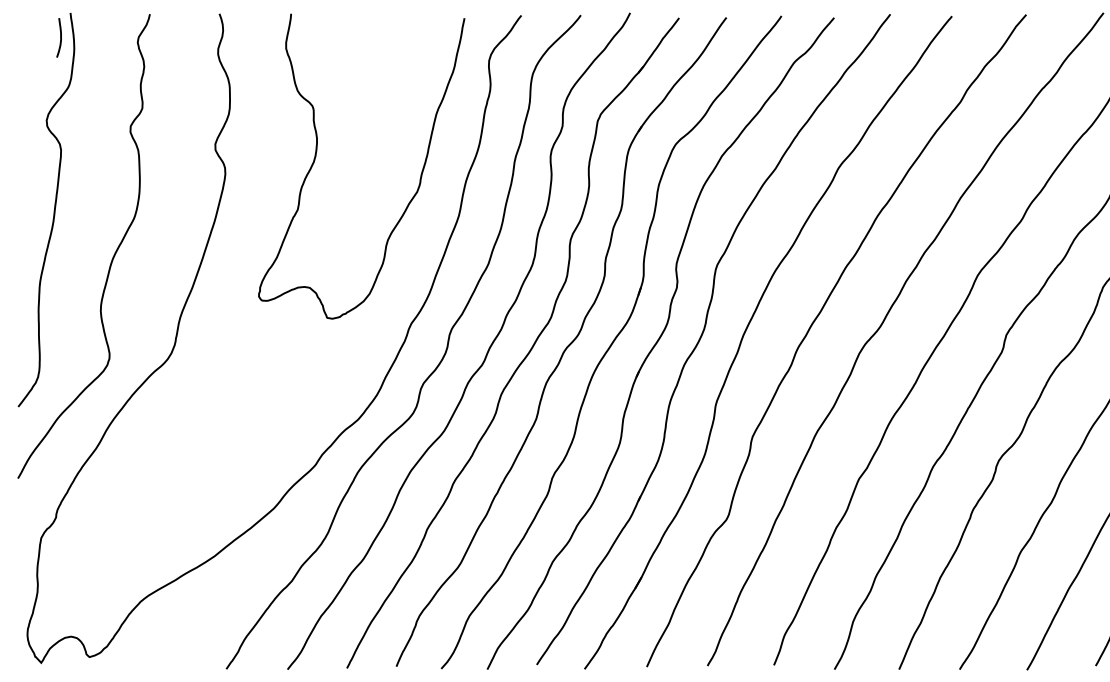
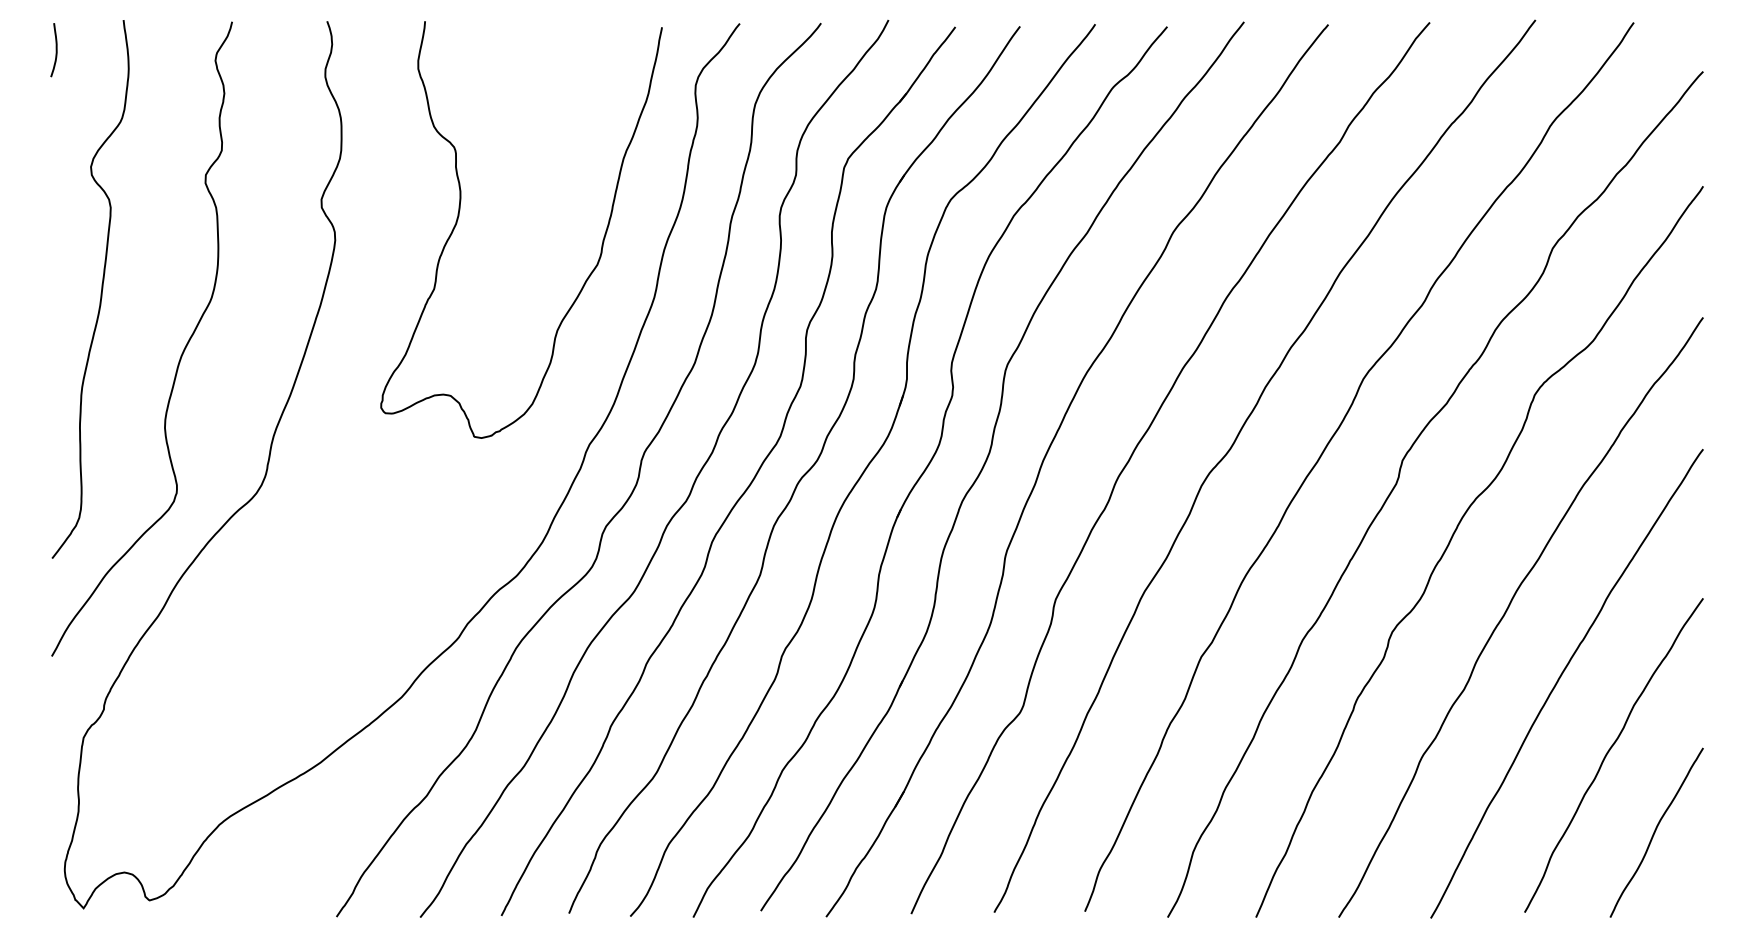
curve: (60, 38) -> (55, 50), moved

